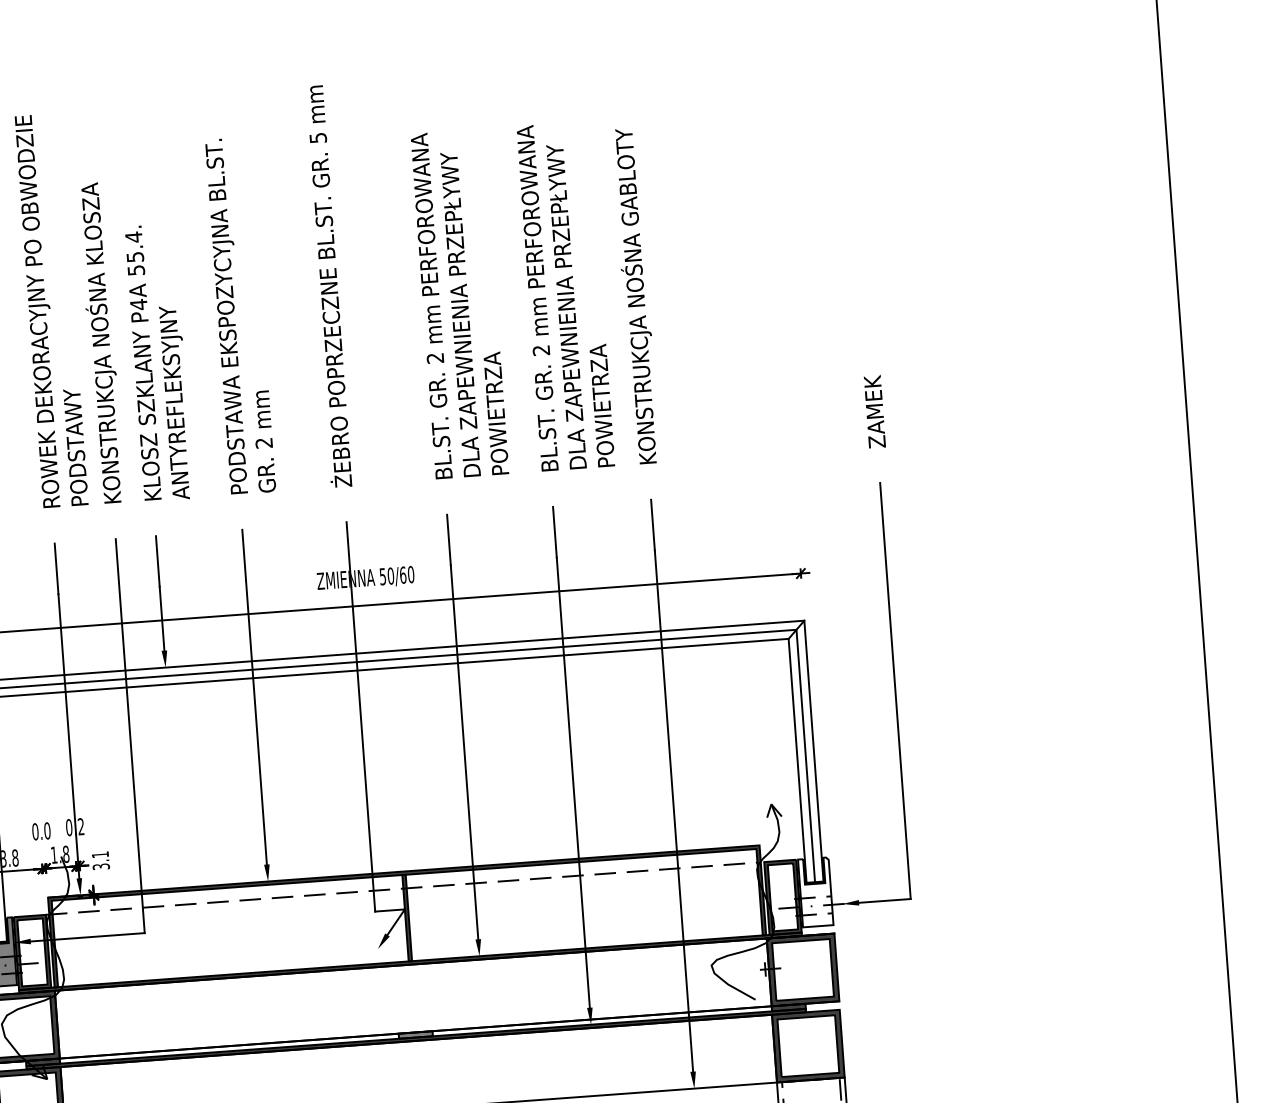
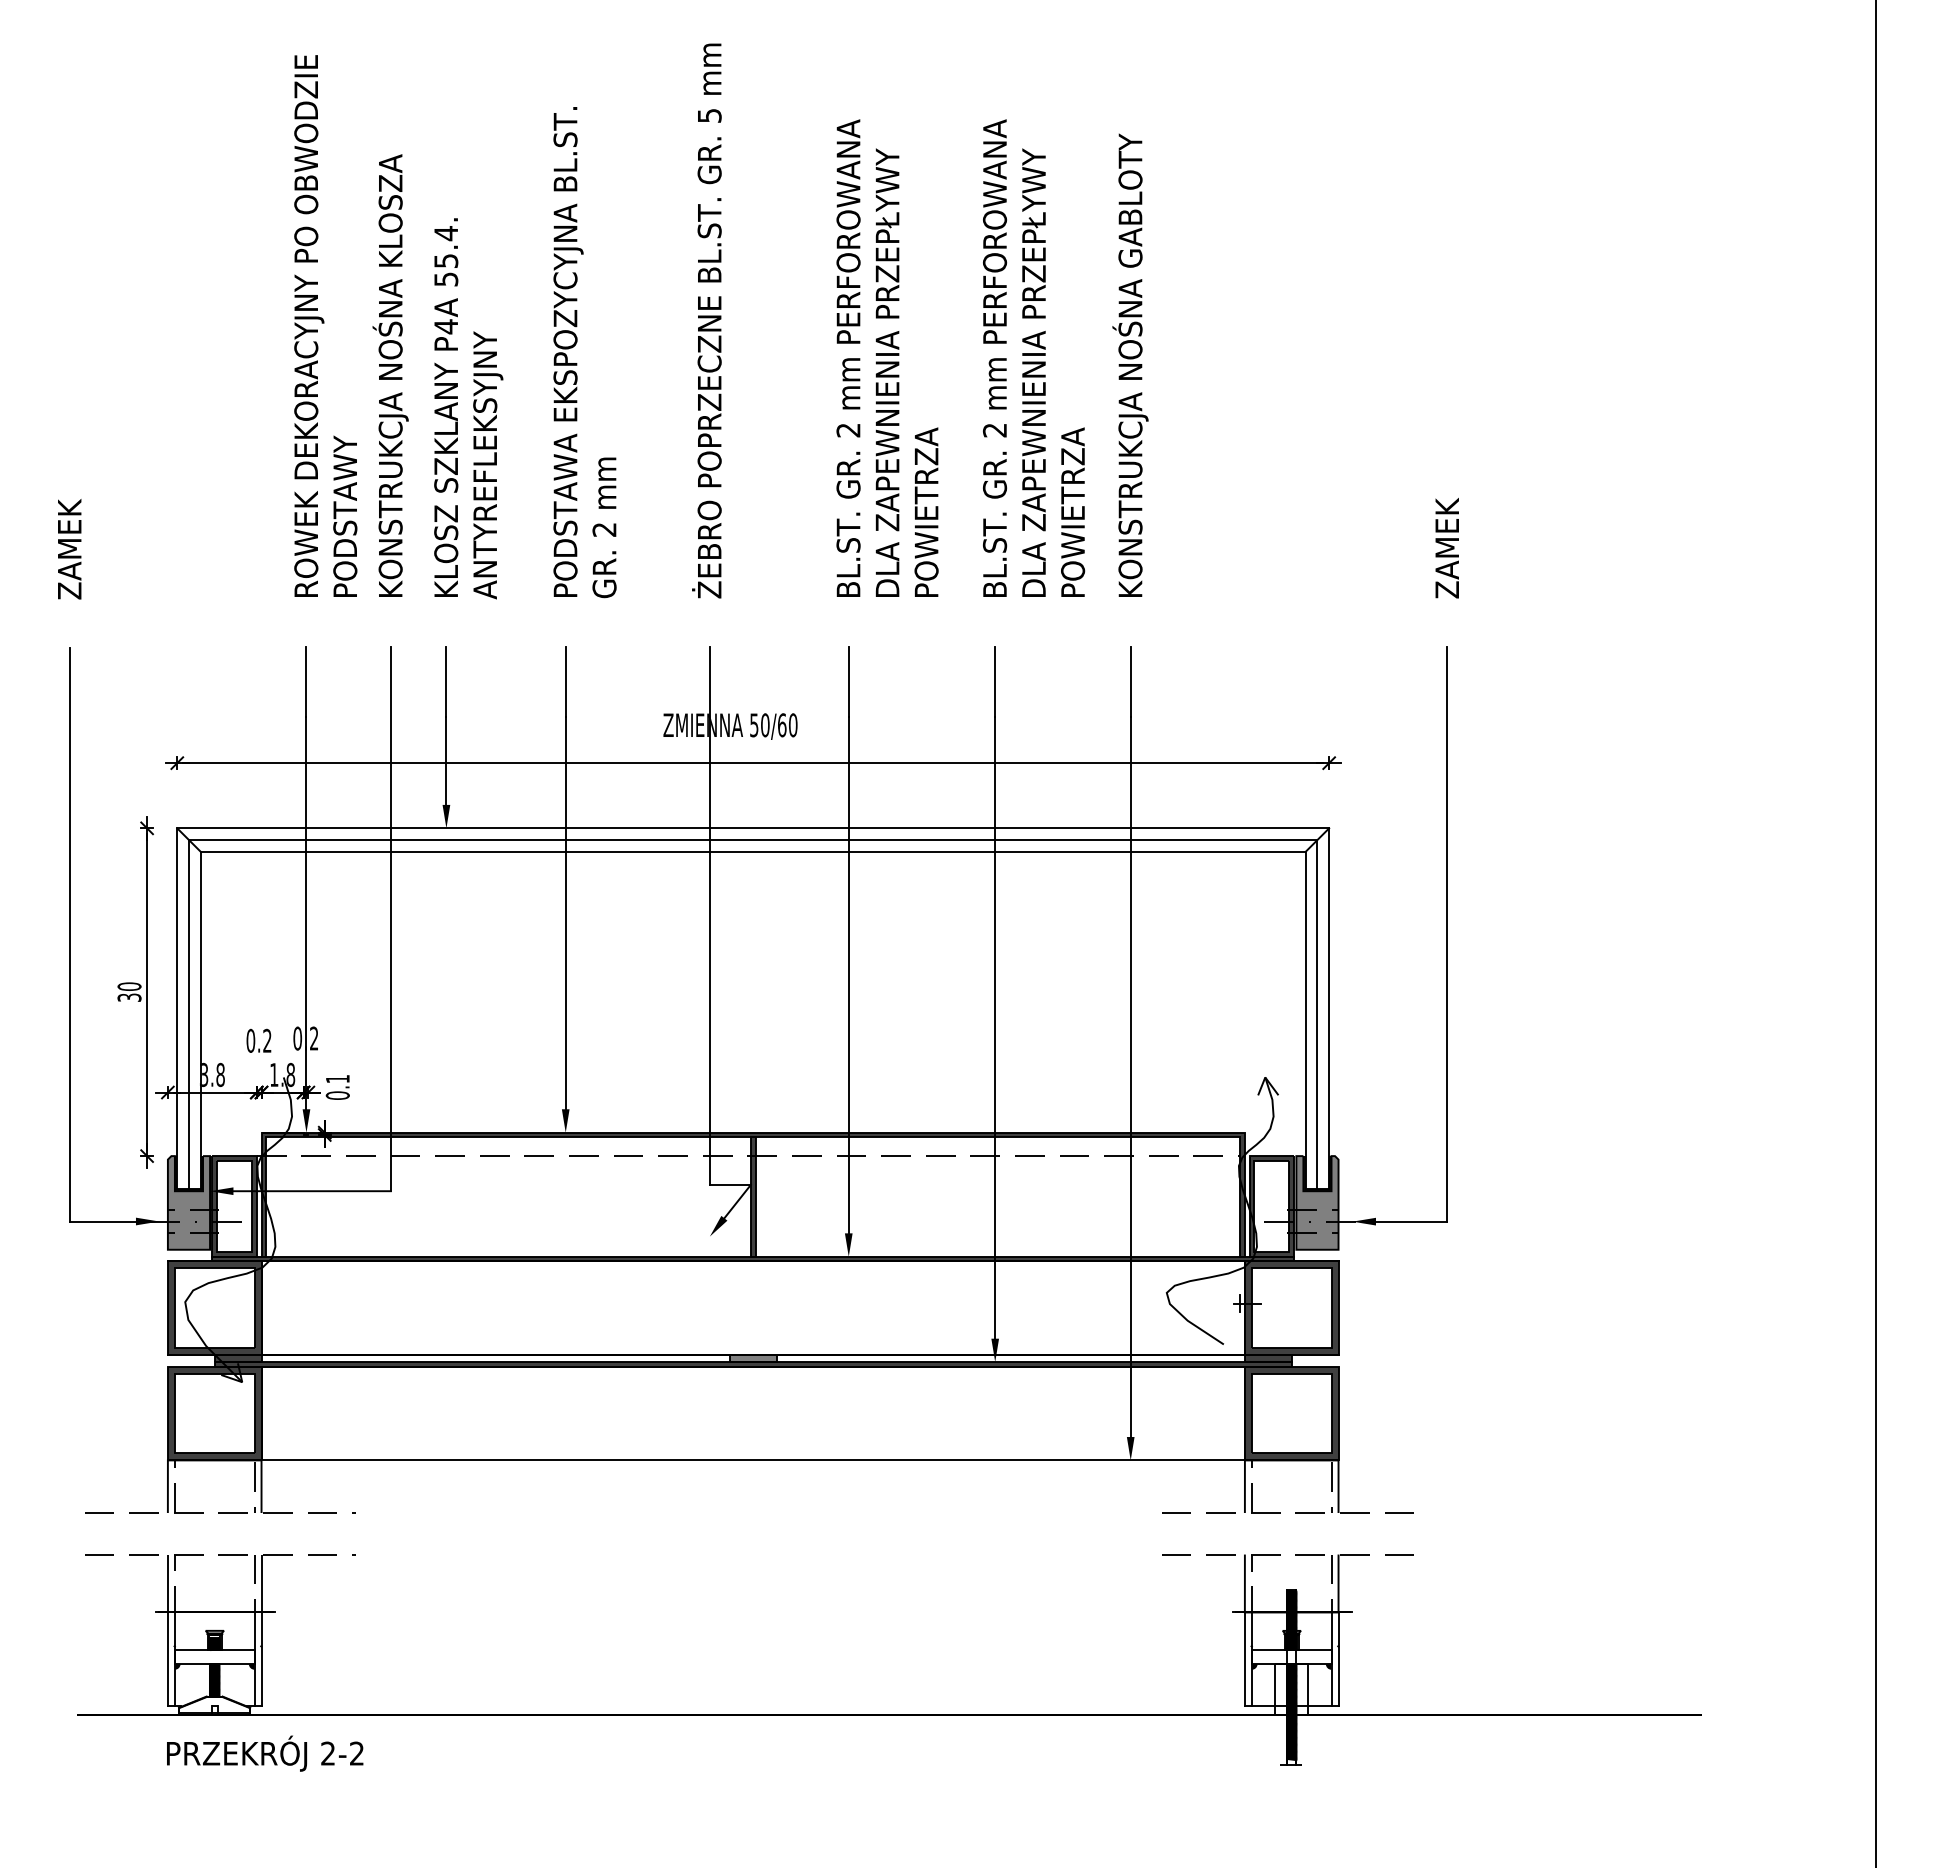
text: (47, 830) -> (267, 1040), 0.0 -> 0.2
text: (101, 866) -> (337, 1095), 3.1 -> 0.1
fill: (815, 892) -> (1317, 1202), added

